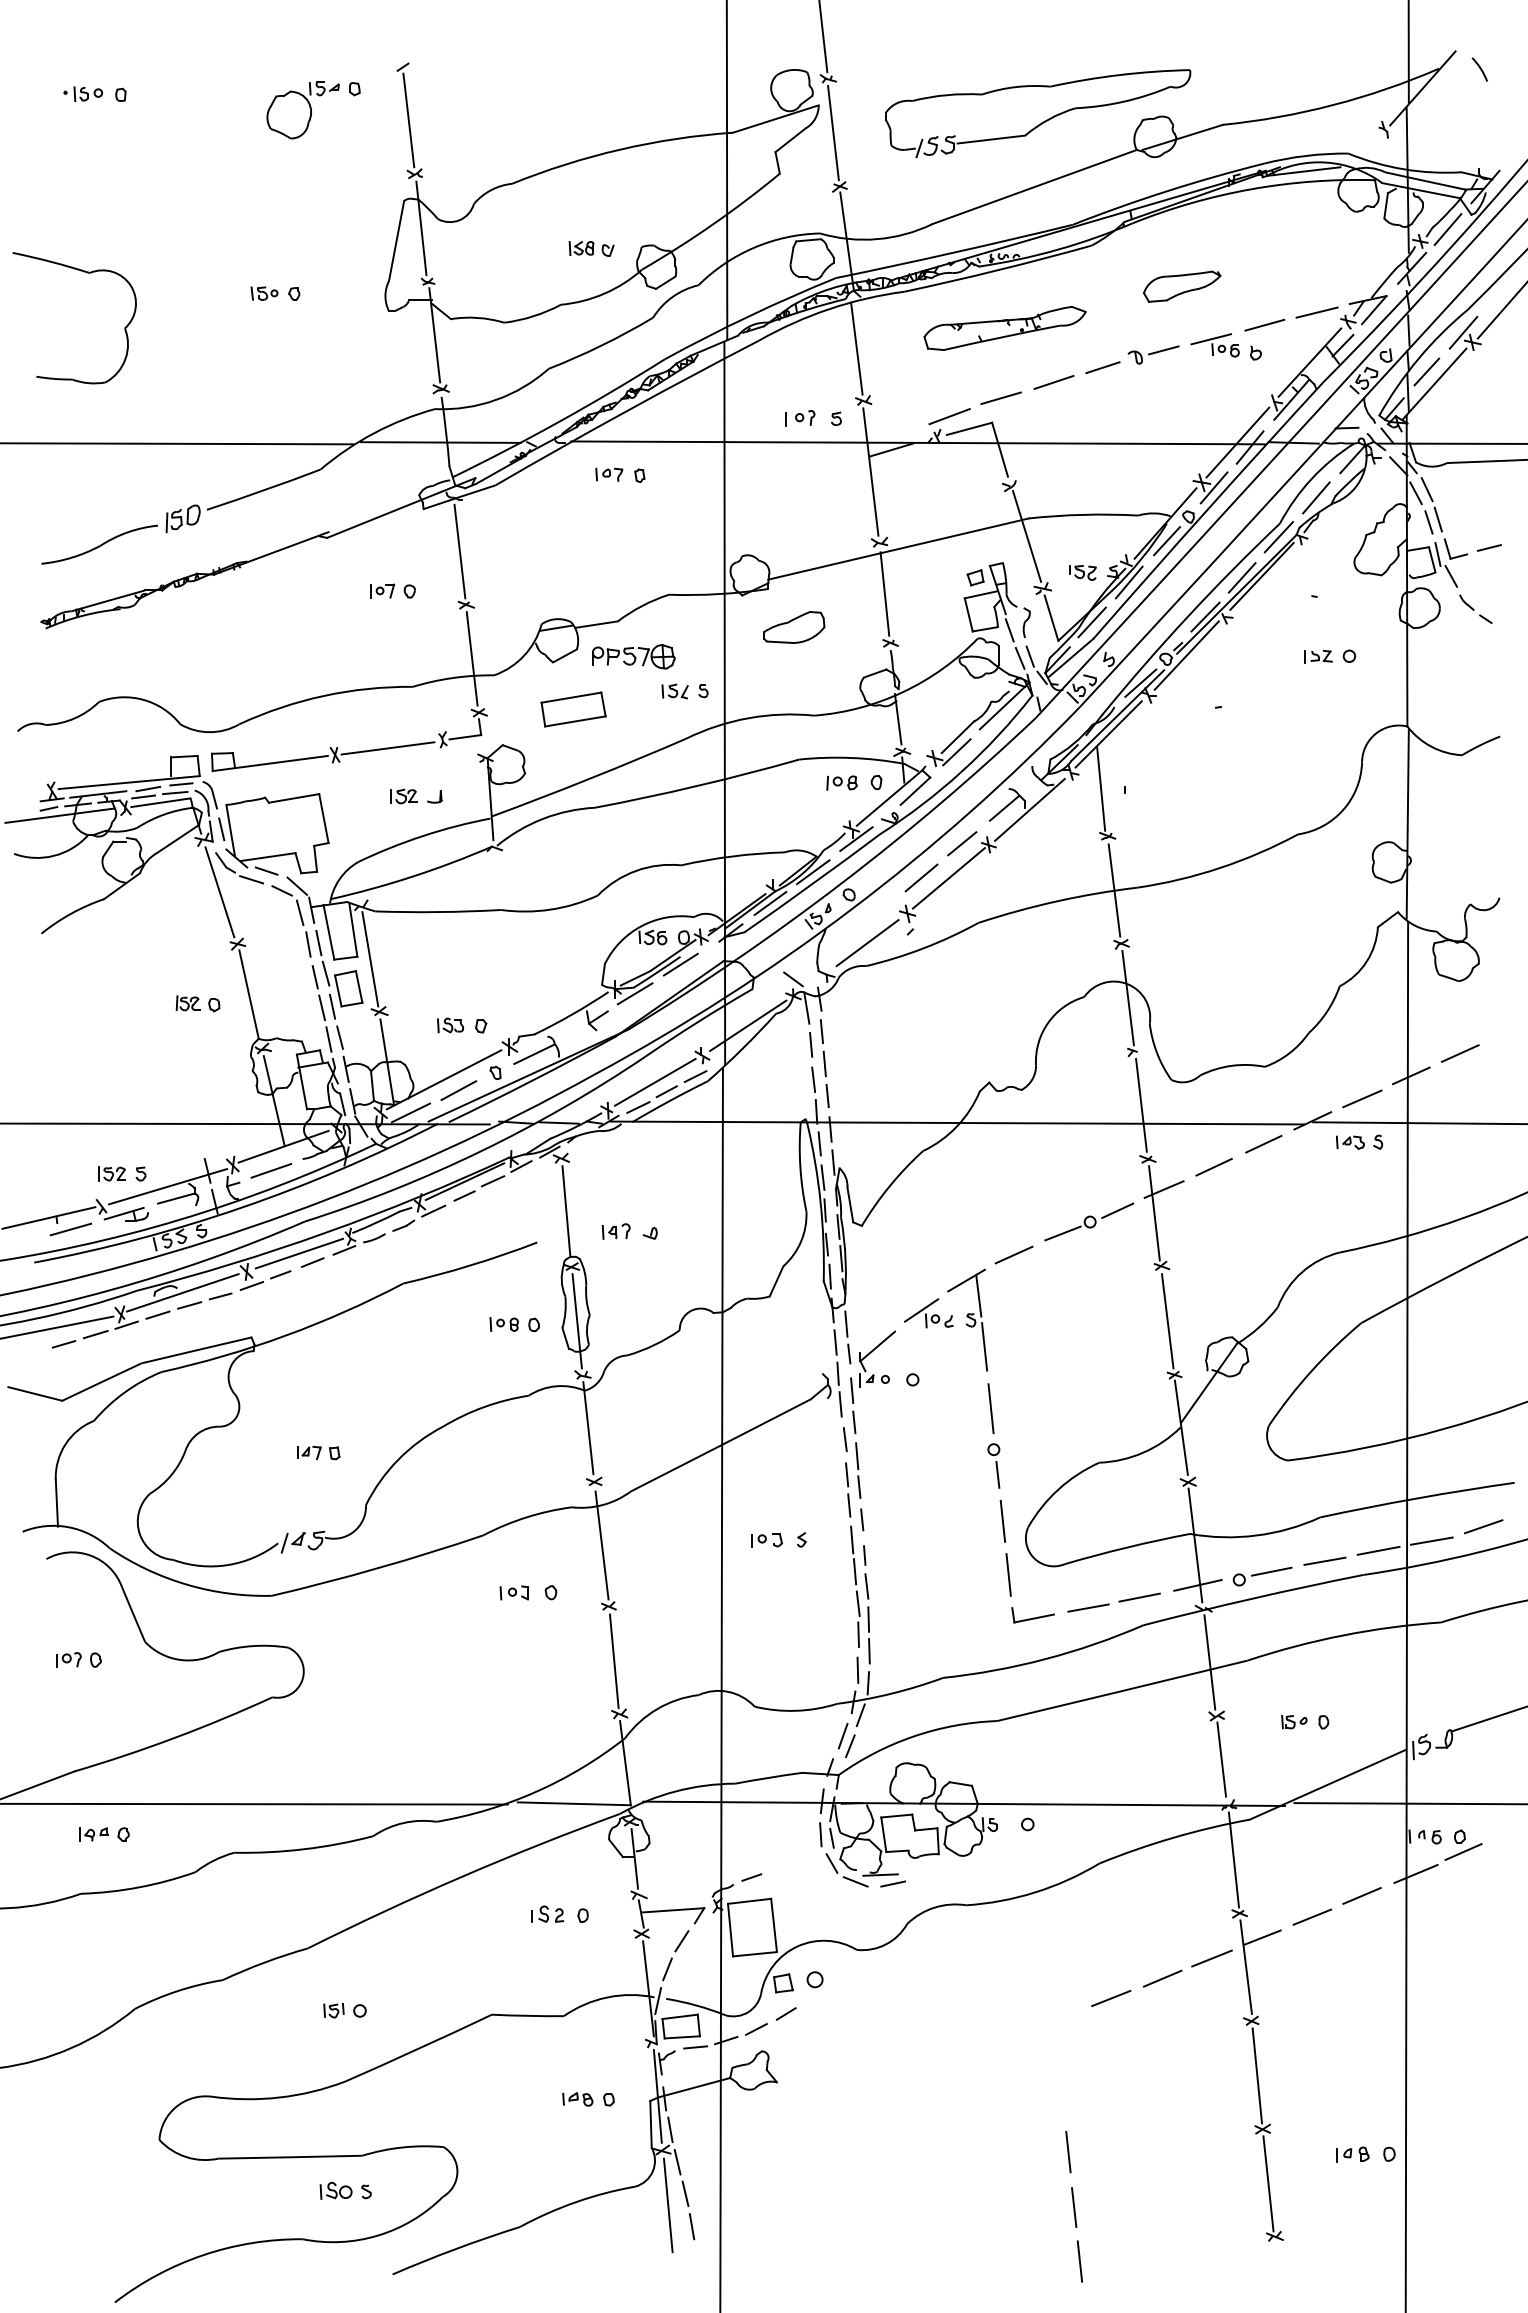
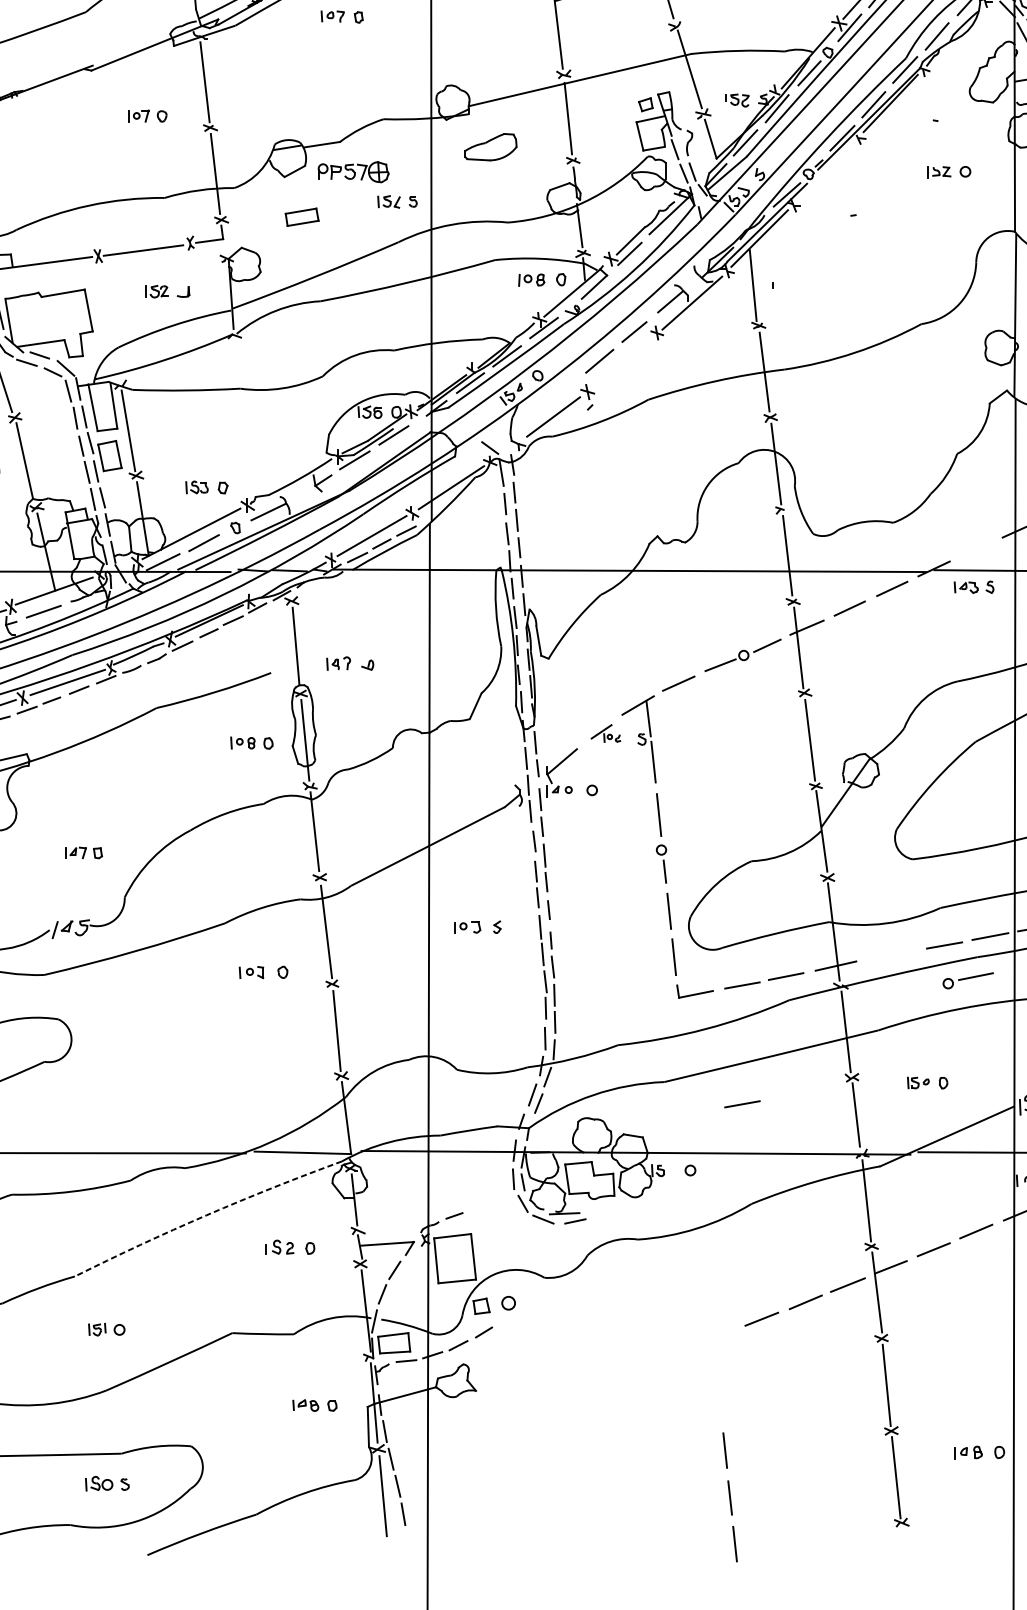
line: (1186, 655) -> (826, 171), removed
part: (573, 709) -> (302, 217), size x0.6
line: (948, 878) -> (622, 361), removed
line: (1362, 1098) -> (976, 549), removed
part: (928, 1313) -> (605, 733), size x0.7
part: (1262, 1576) -> (968, 980), moved
line: (1088, 1746) -> (742, 1103), added
arc: (462, 1876) -> (207, 1214), solid -> dashed

